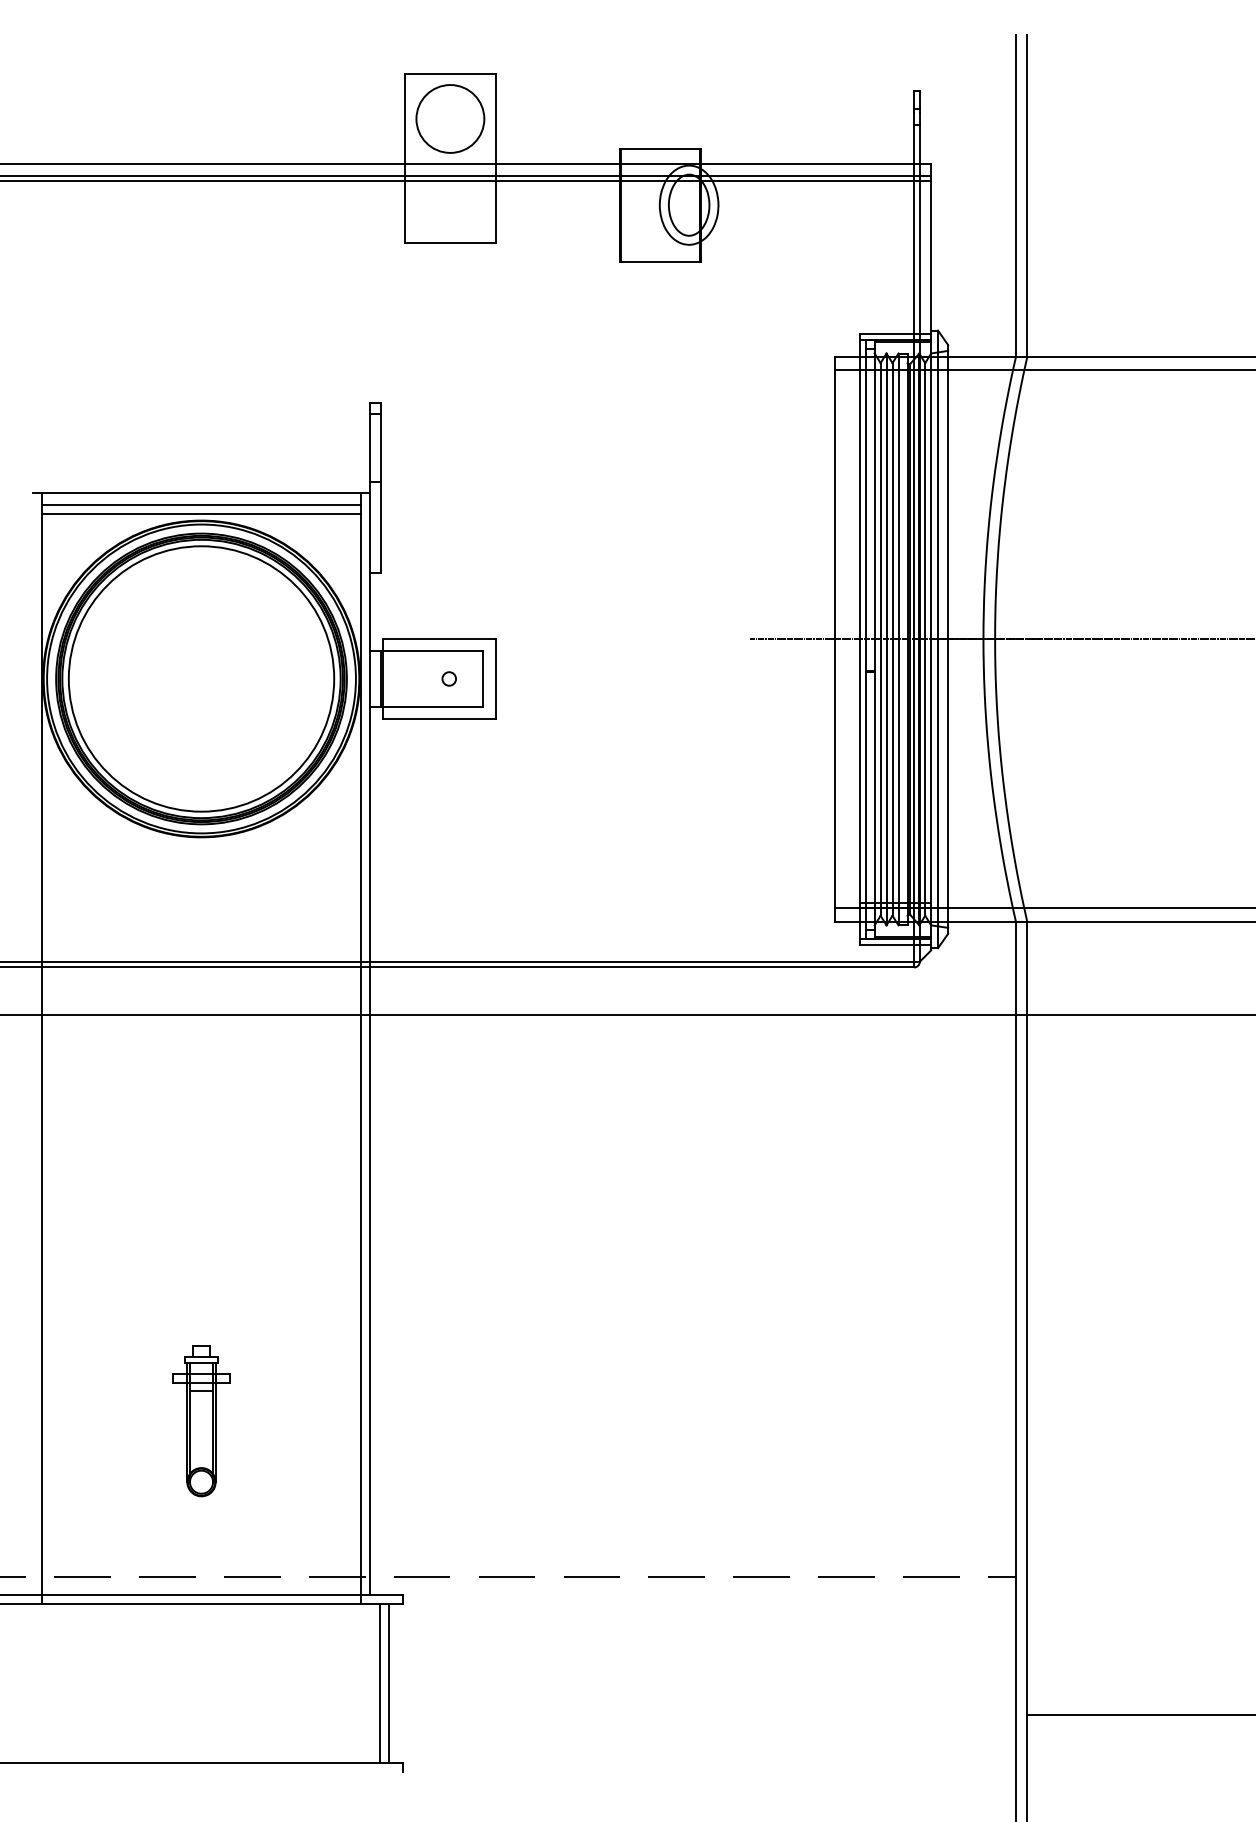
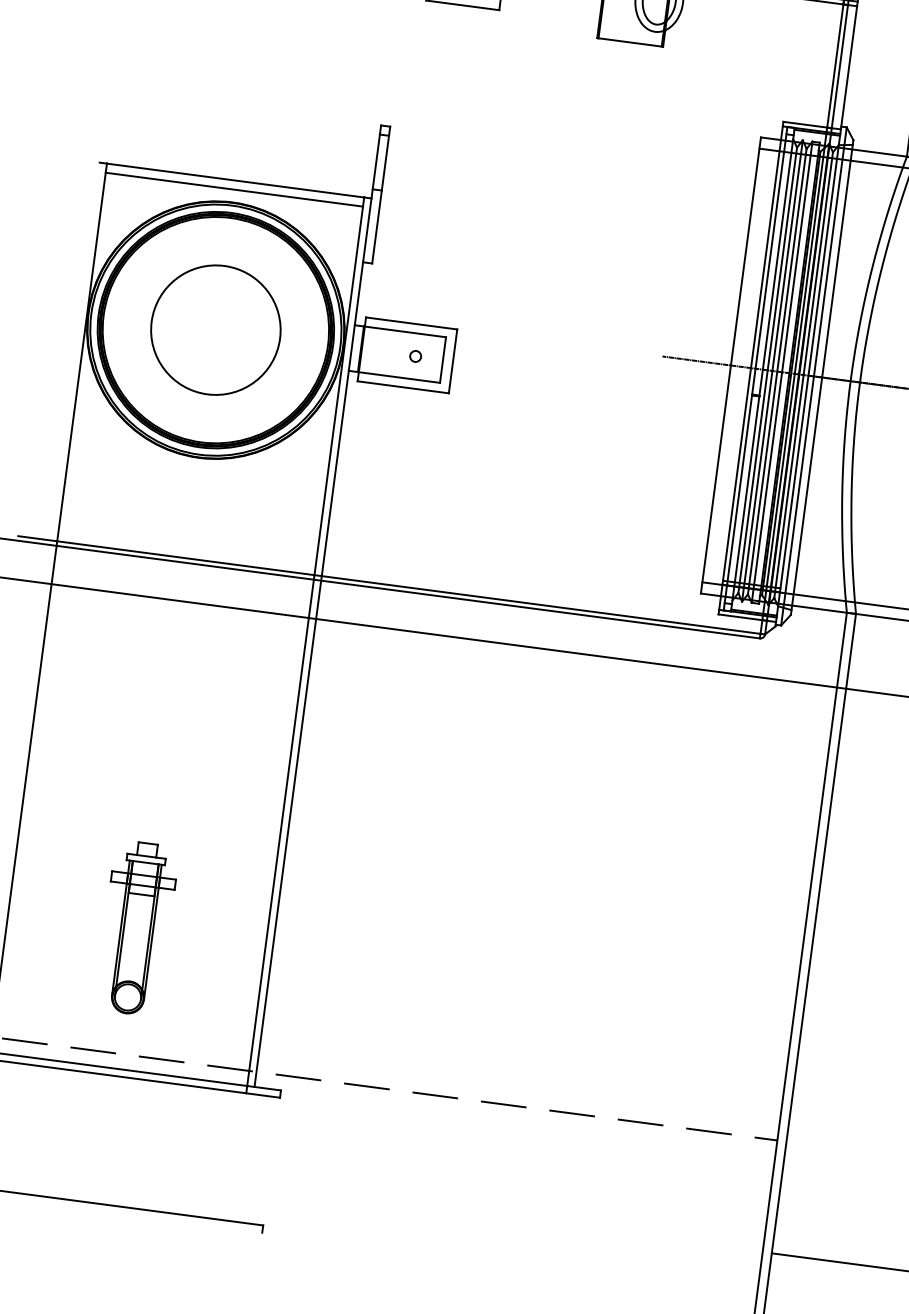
line: (201, 513) -> (233, 196), removed
circle: (201, 678) -> (215, 329), size x0.6
part: (201, 1421) -> (137, 928), size x1.4
line: (380, 1683) -> (253, 1159), removed
line: (389, 1683) -> (260, 1160), removed

